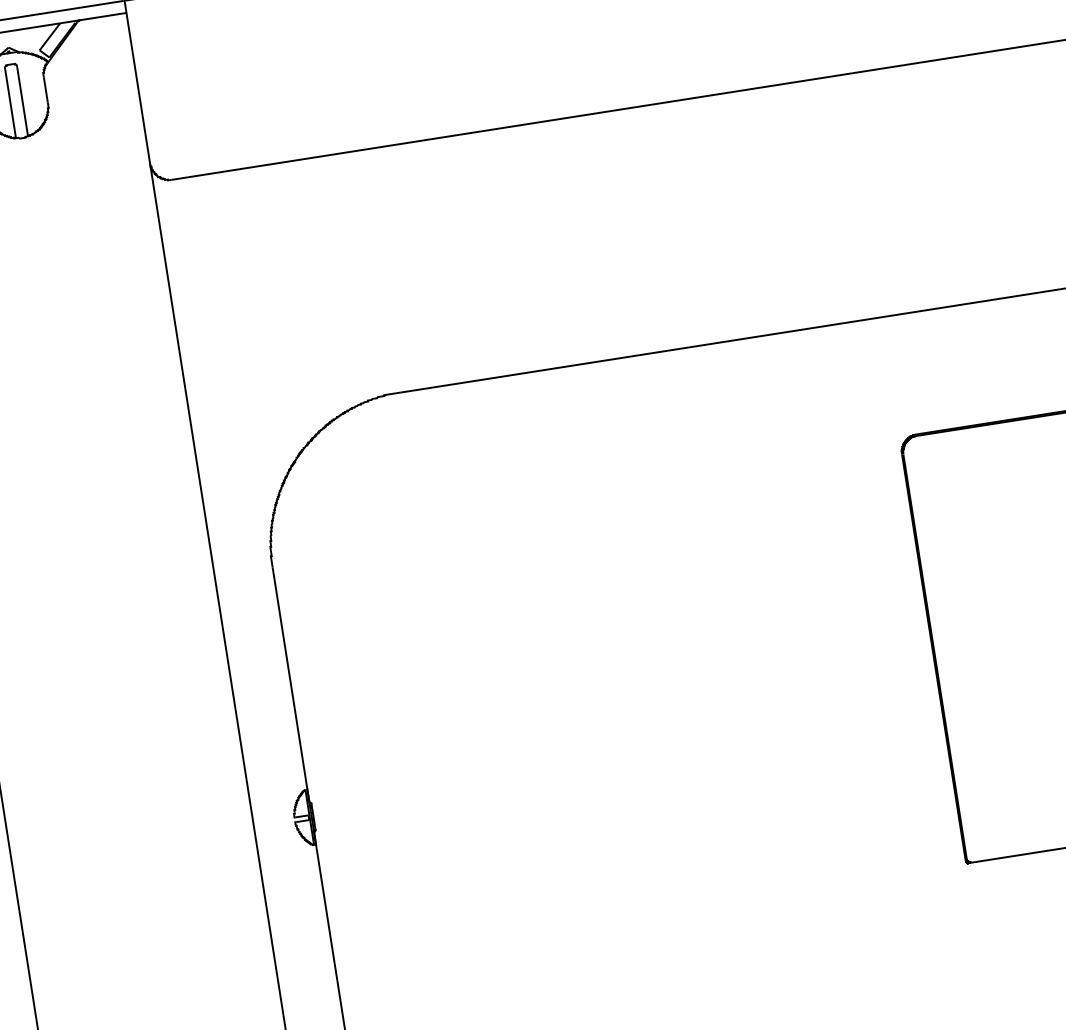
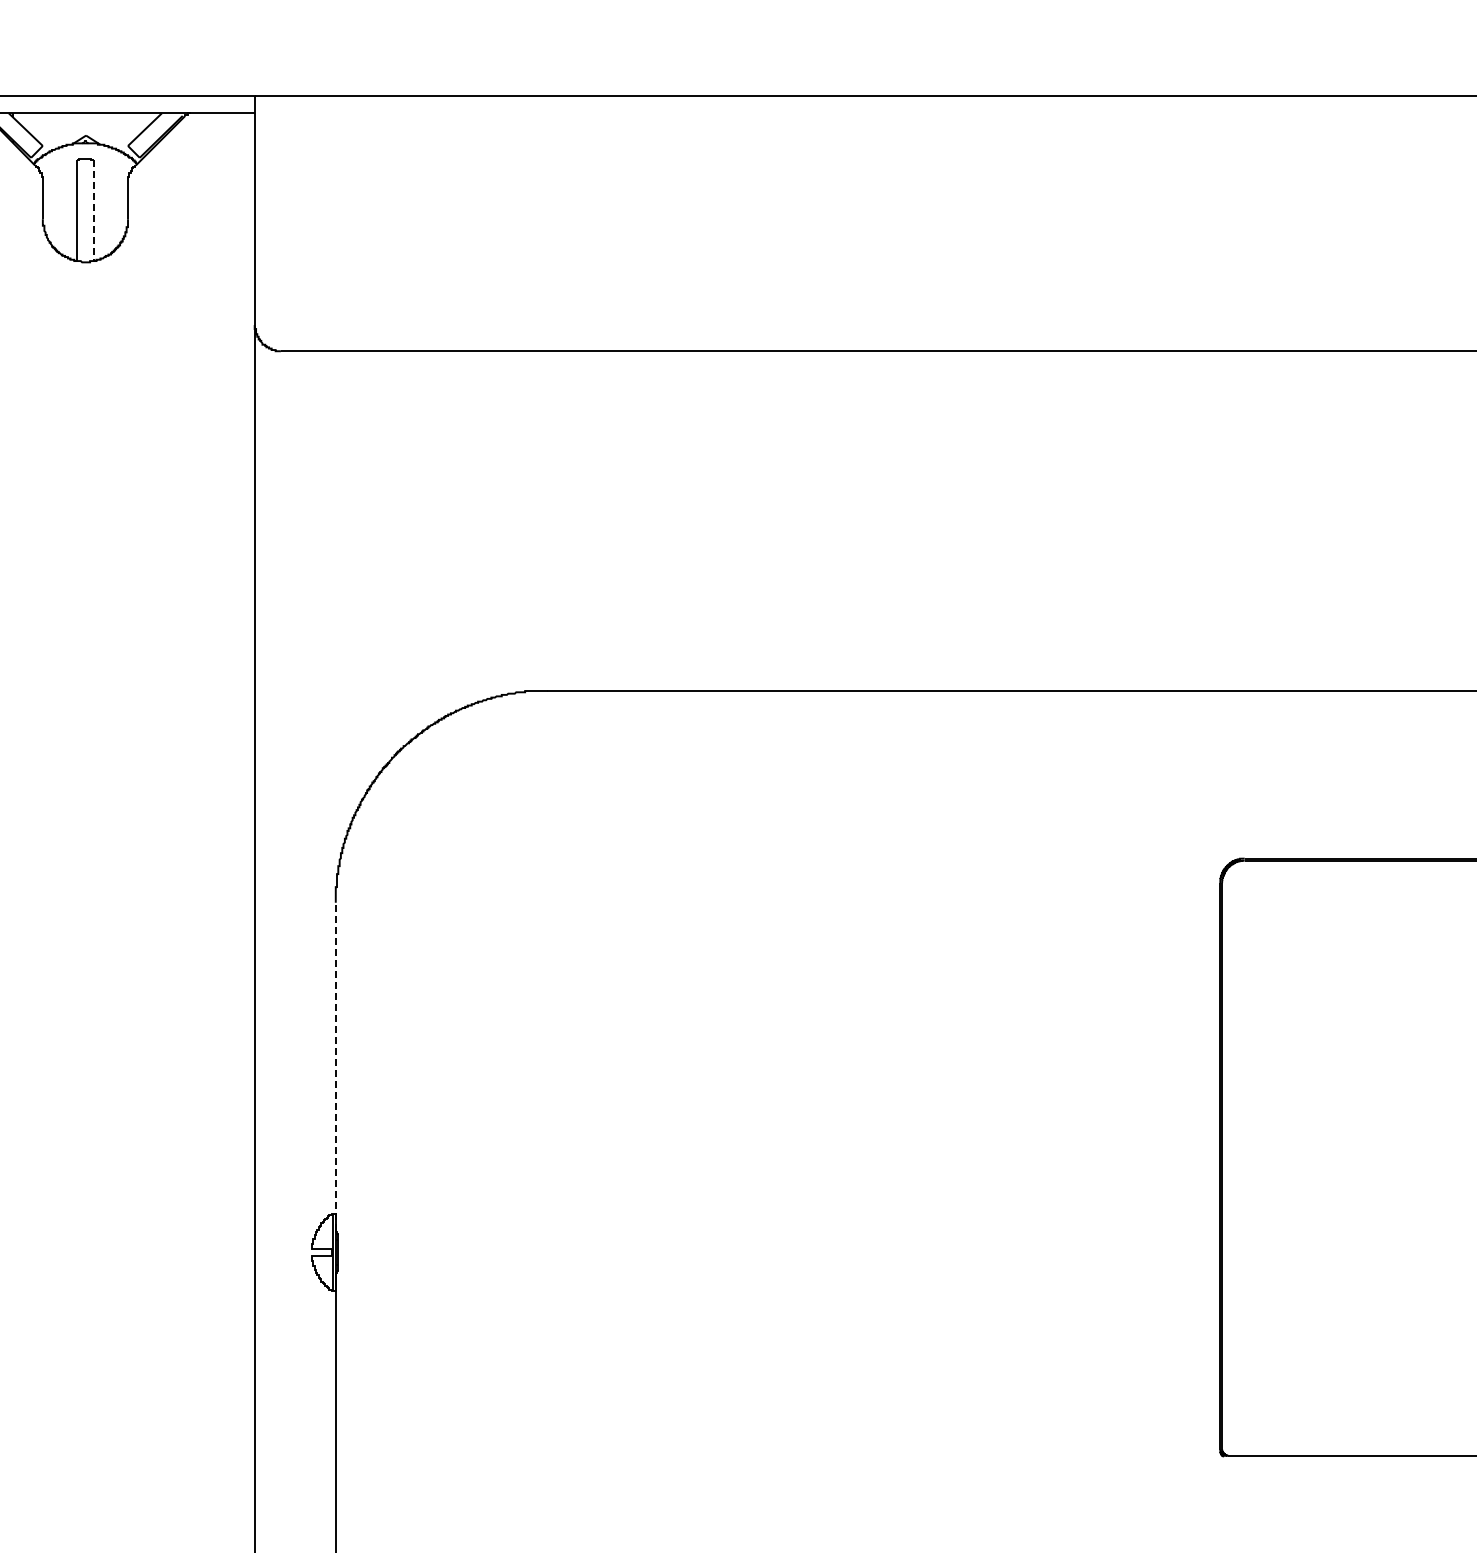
line: (22, 101) -> (93, 211), solid -> dashed
line: (290, 684) -> (335, 1066), solid -> dashed

